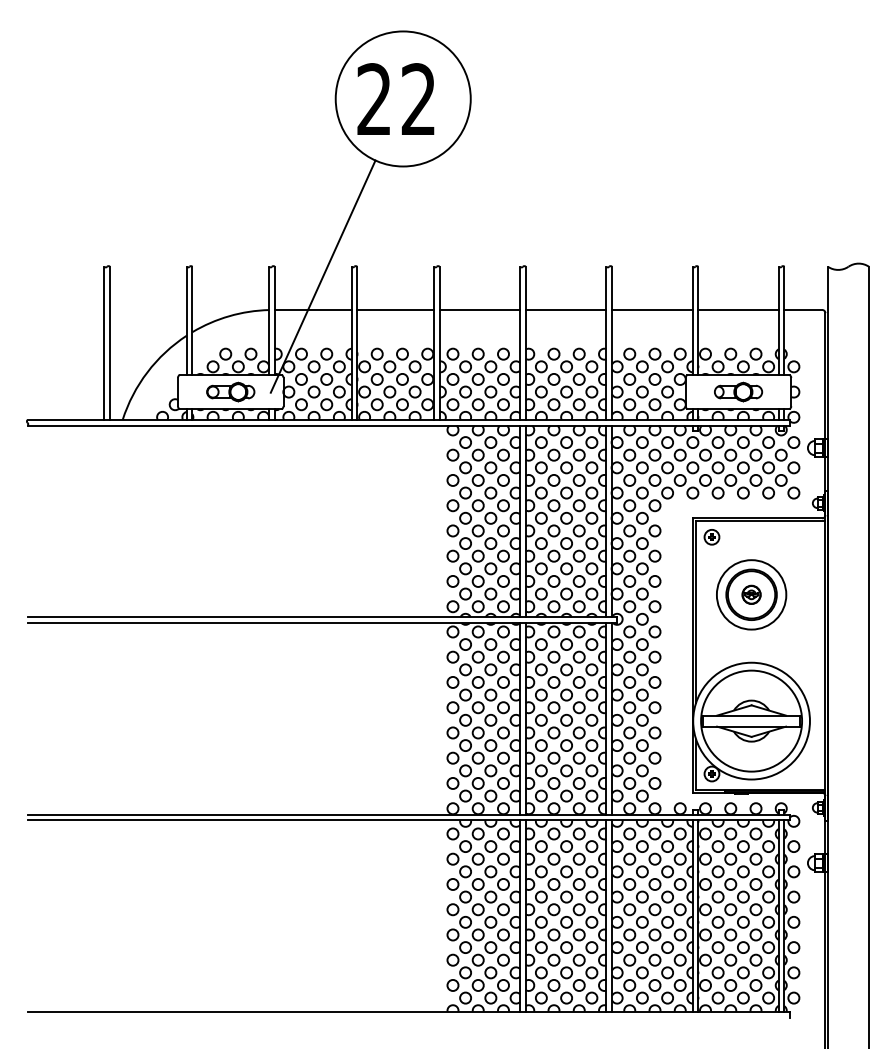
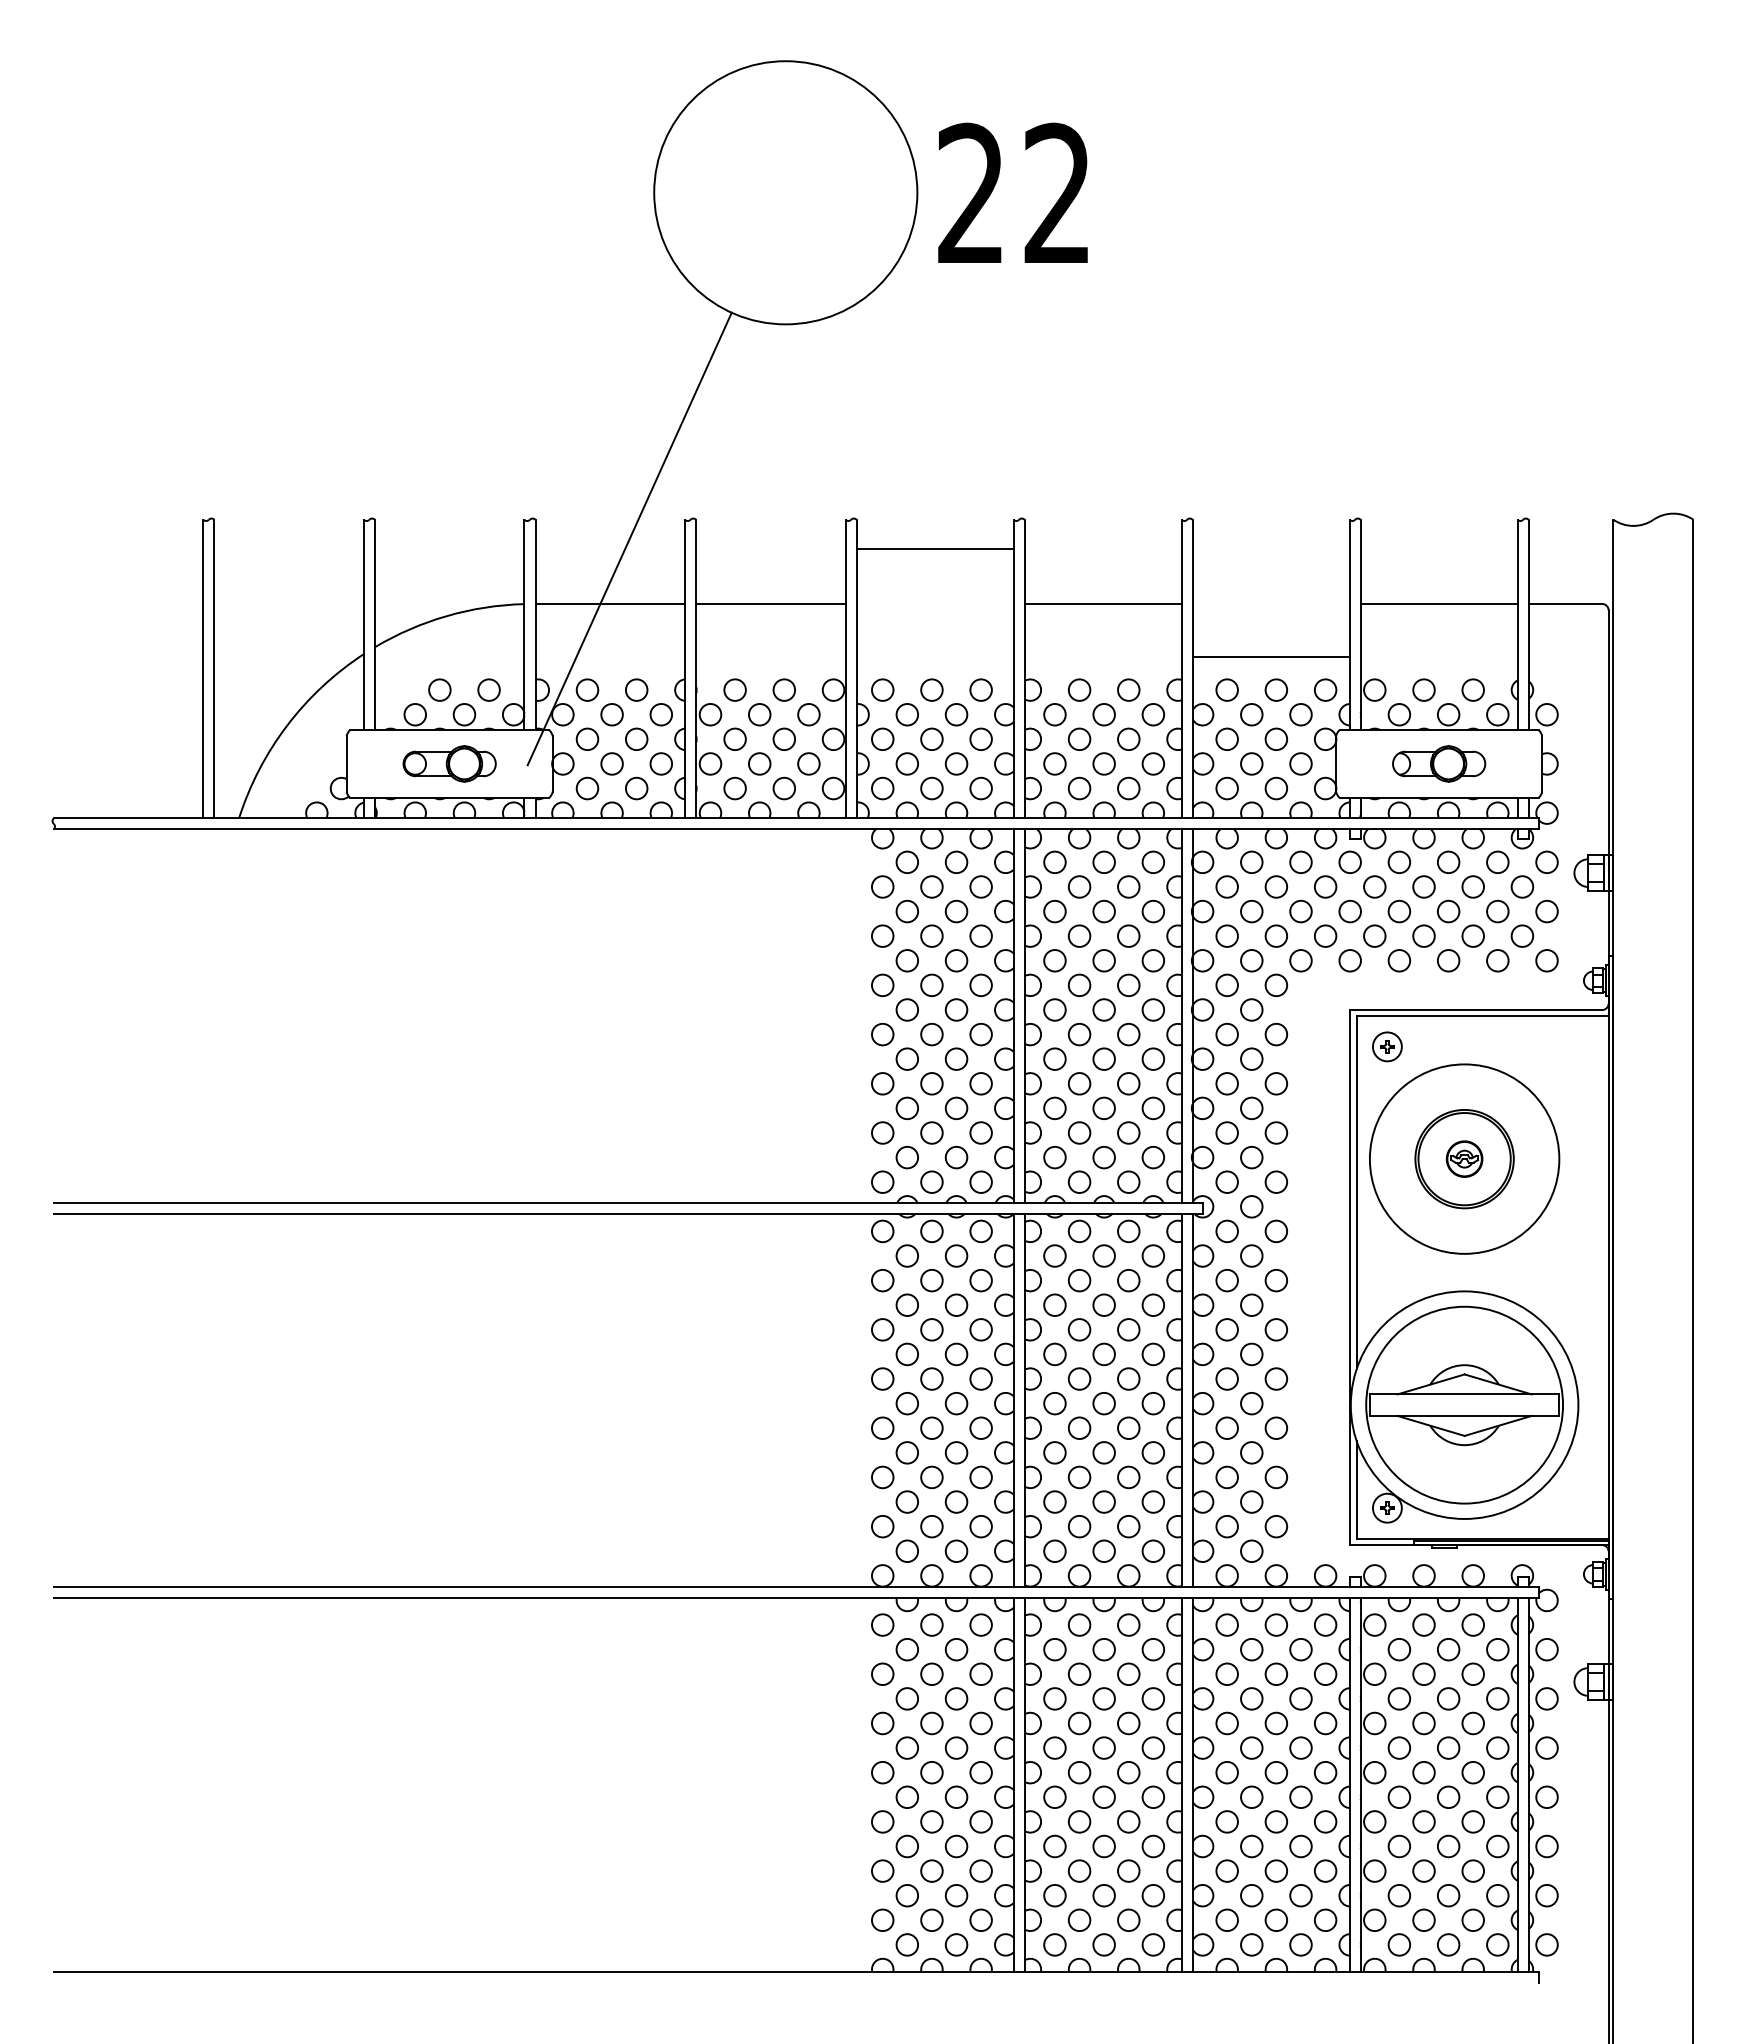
text: (395, 98) -> (1012, 191), moved
line: (479, 310) -> (934, 550), moved
line: (652, 310) -> (1271, 657), moved
circle: (751, 594) -> (1464, 1158), size x1.4

